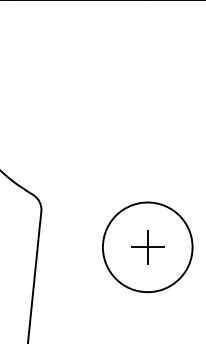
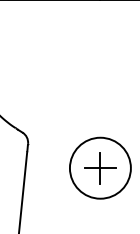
part: (147, 247) -> (100, 168), size x1.43

